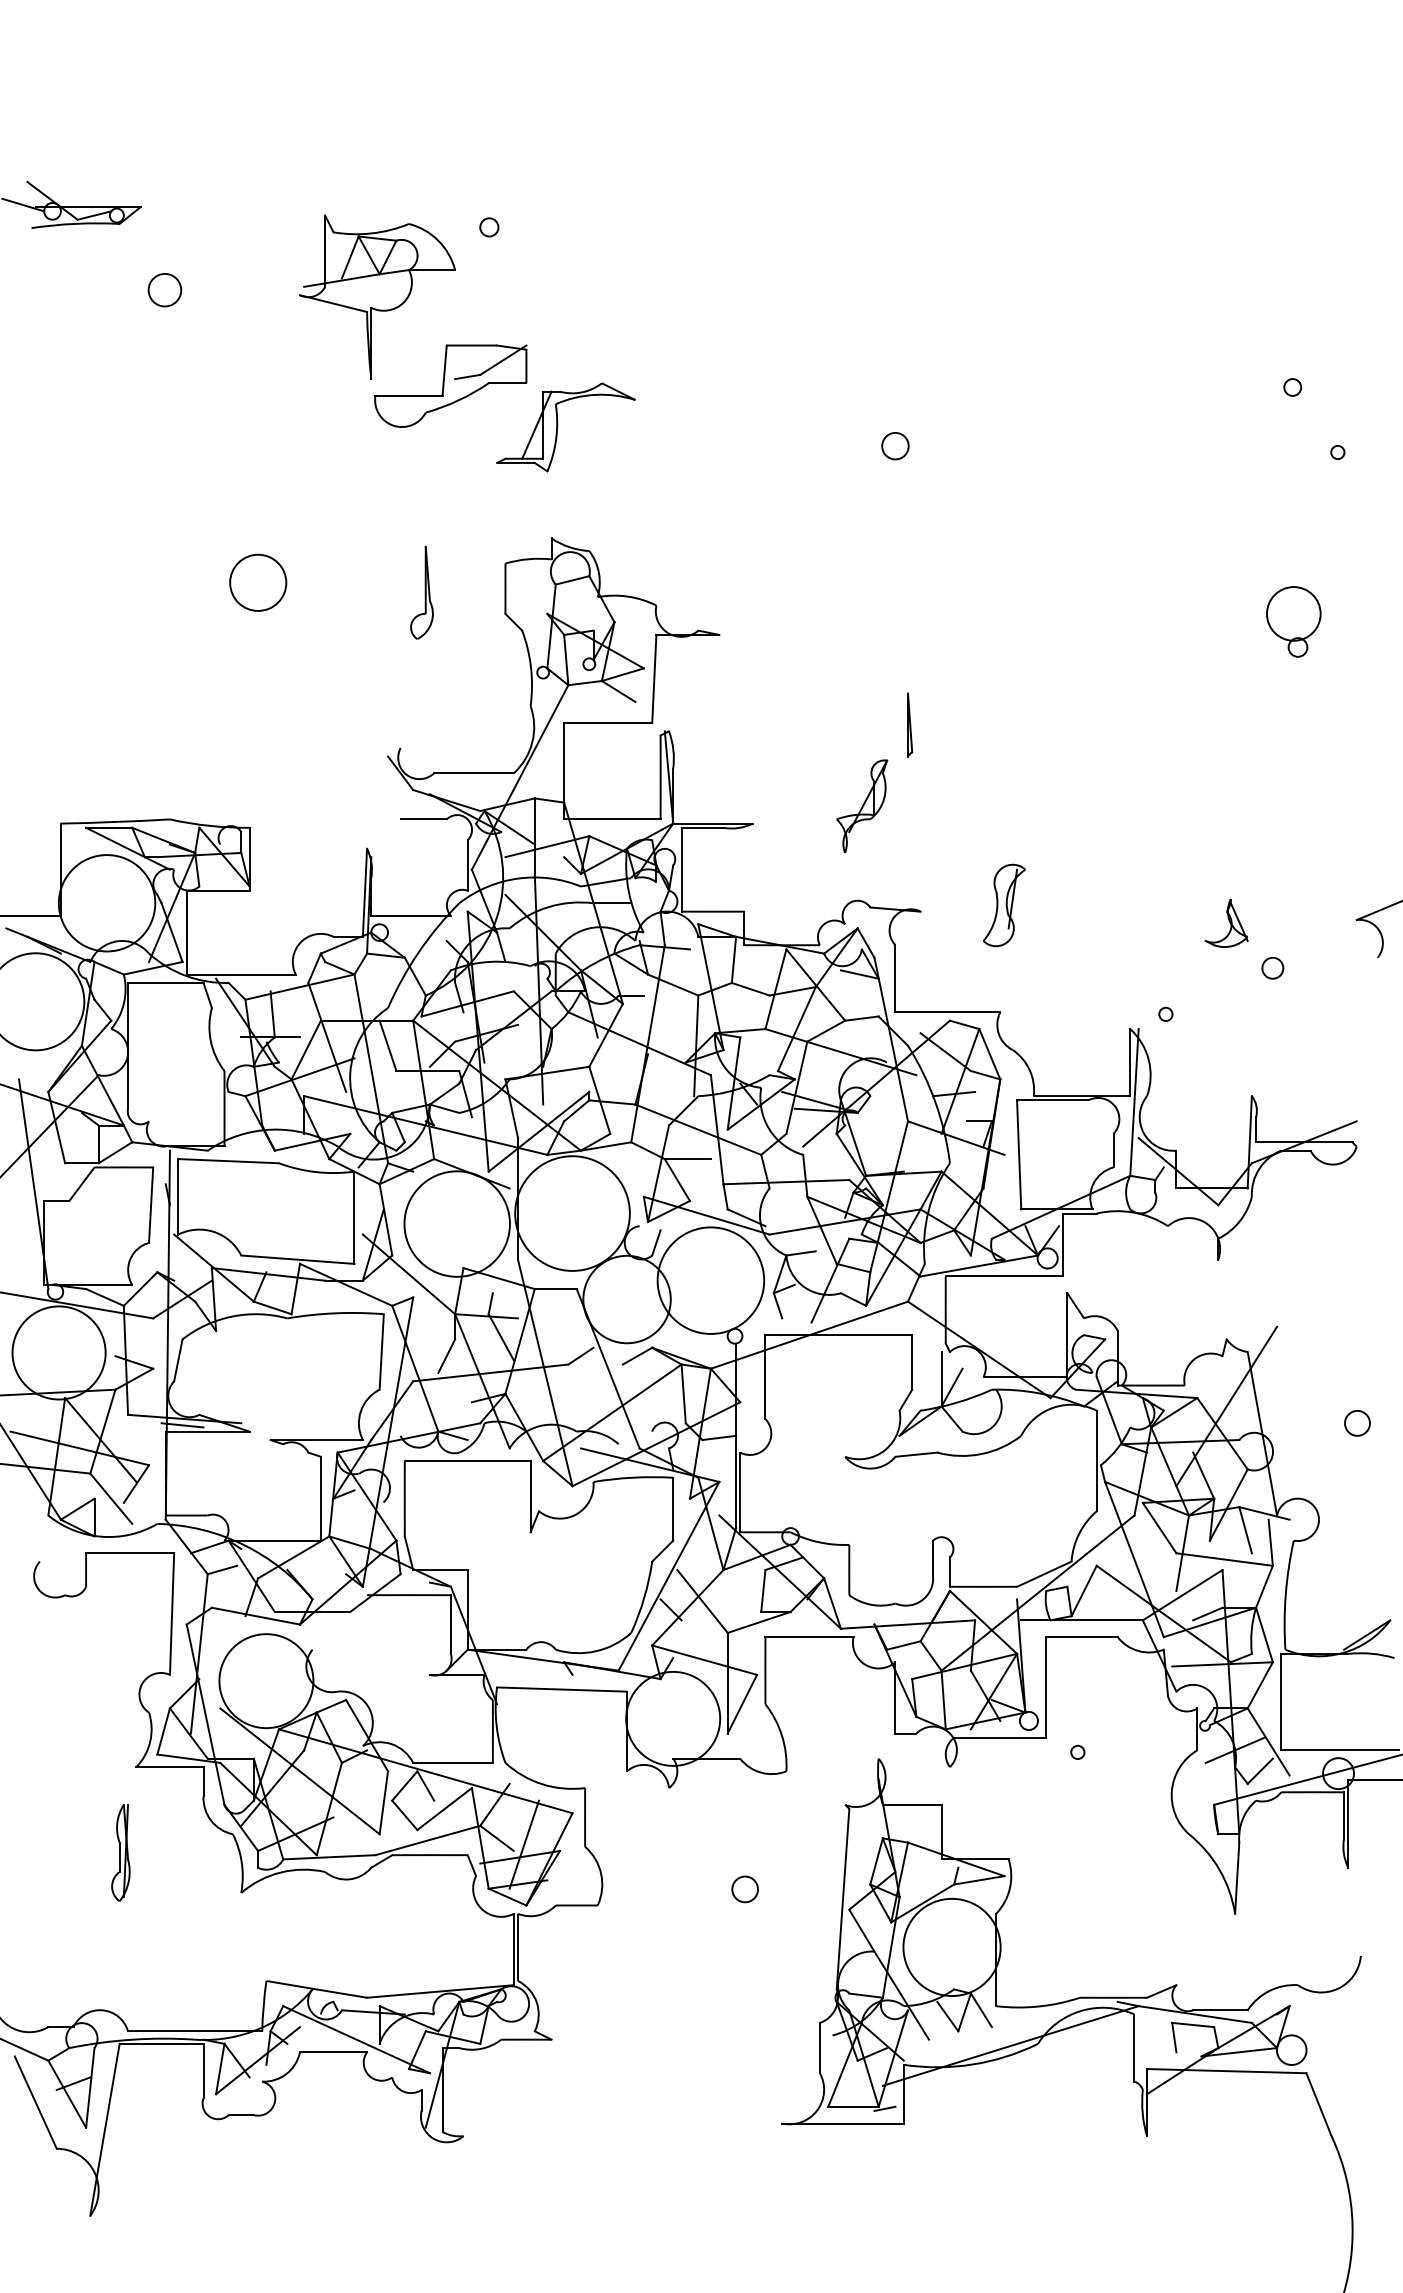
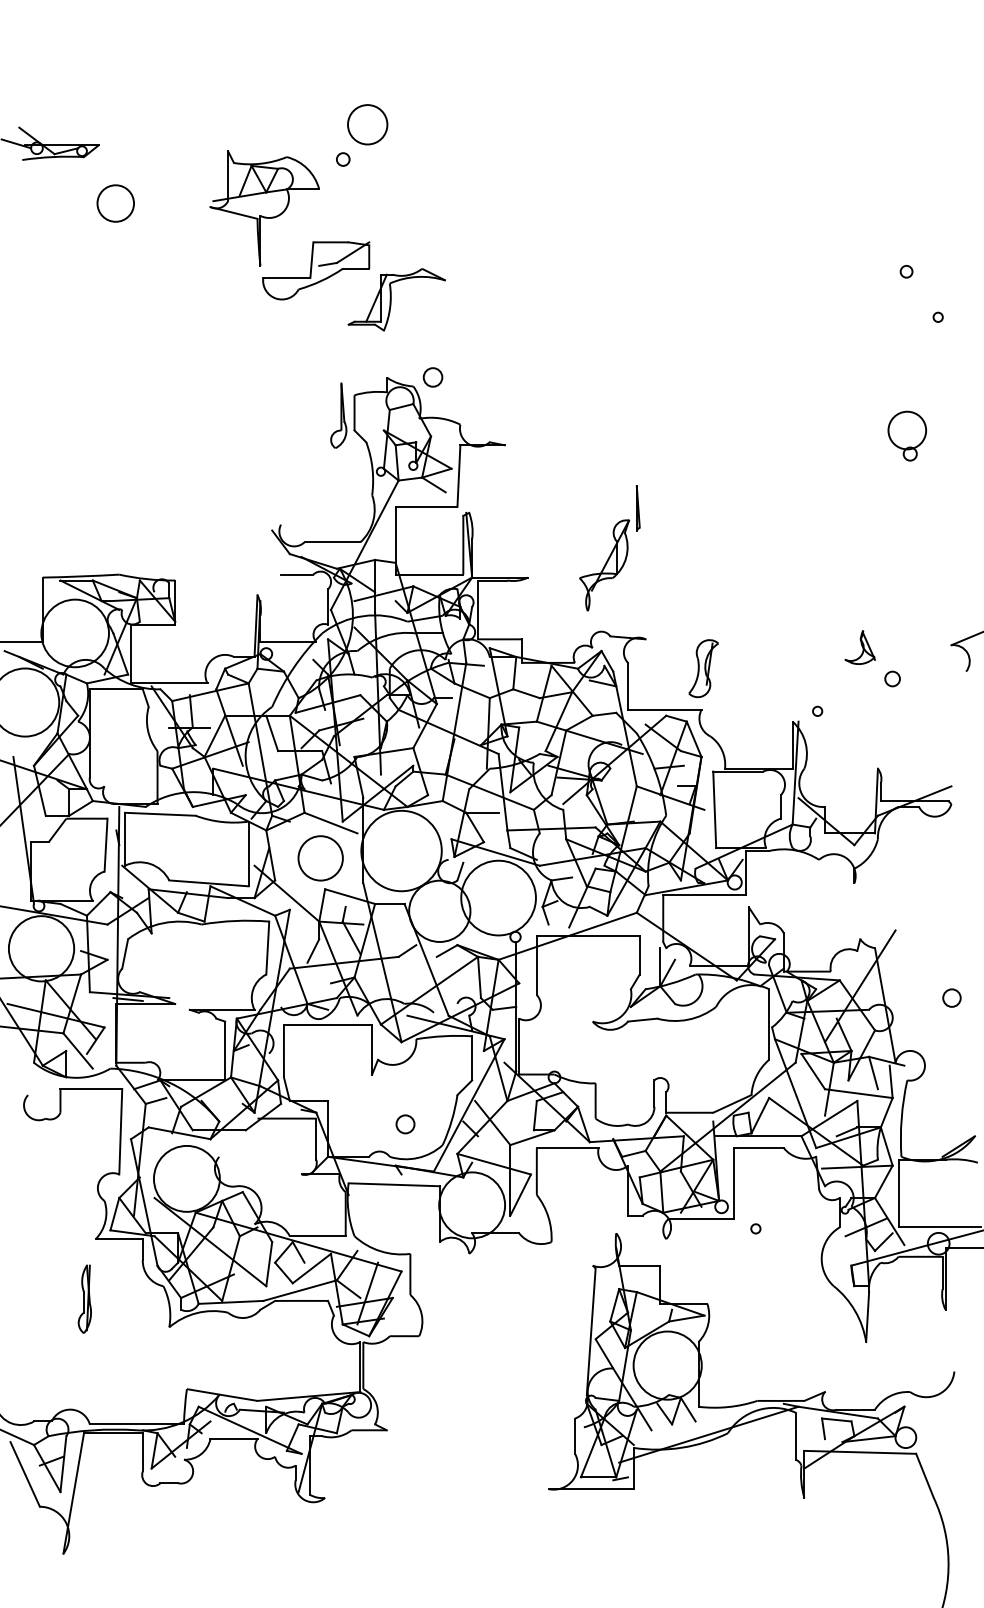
circle: (164, 289) -> (115, 203), size x1.6
circle: (895, 446) -> (433, 377), moved
circle: (258, 582) -> (367, 124), moved
part: (421, 592) -> (338, 415), moved
part: (862, 806) -> (604, 565), size x1.4
part: (1004, 905) -> (703, 668), moved
circle: (456, 1223) -> (320, 857), size x0.6
circle: (744, 1889) -> (405, 1124), moved

